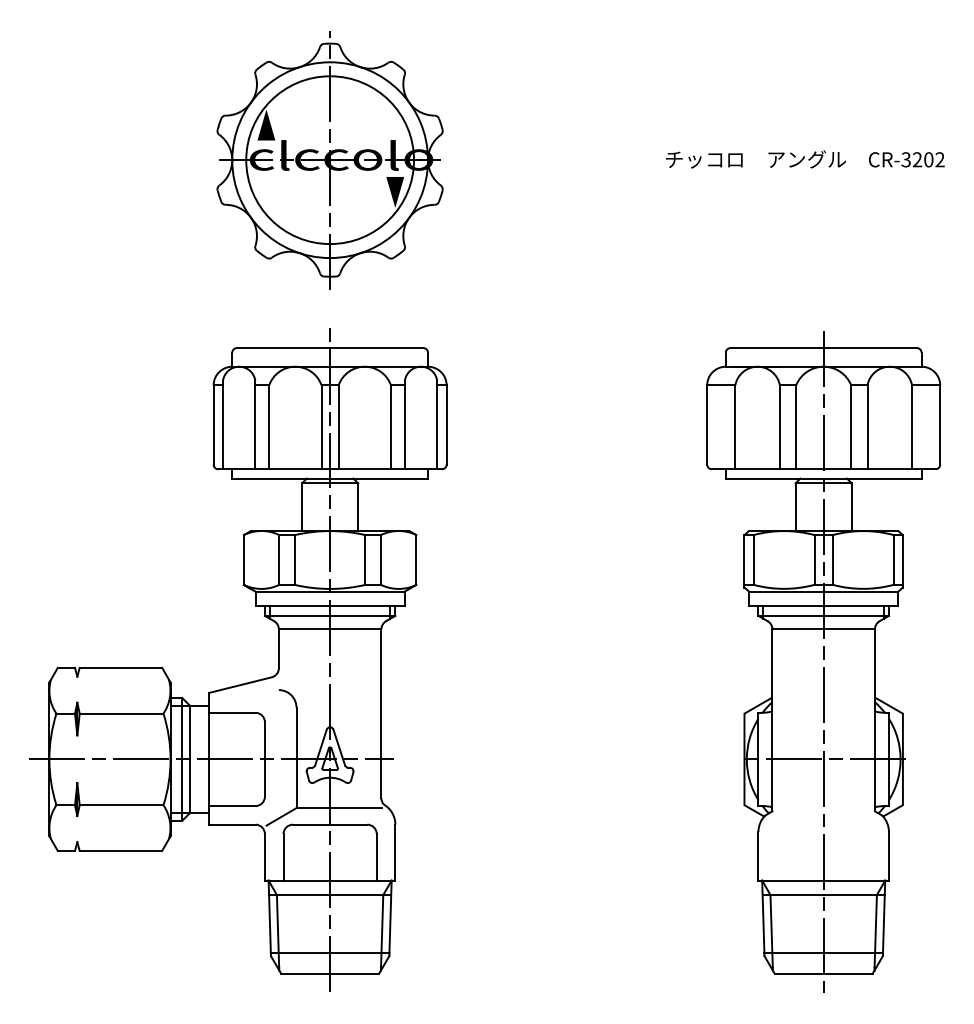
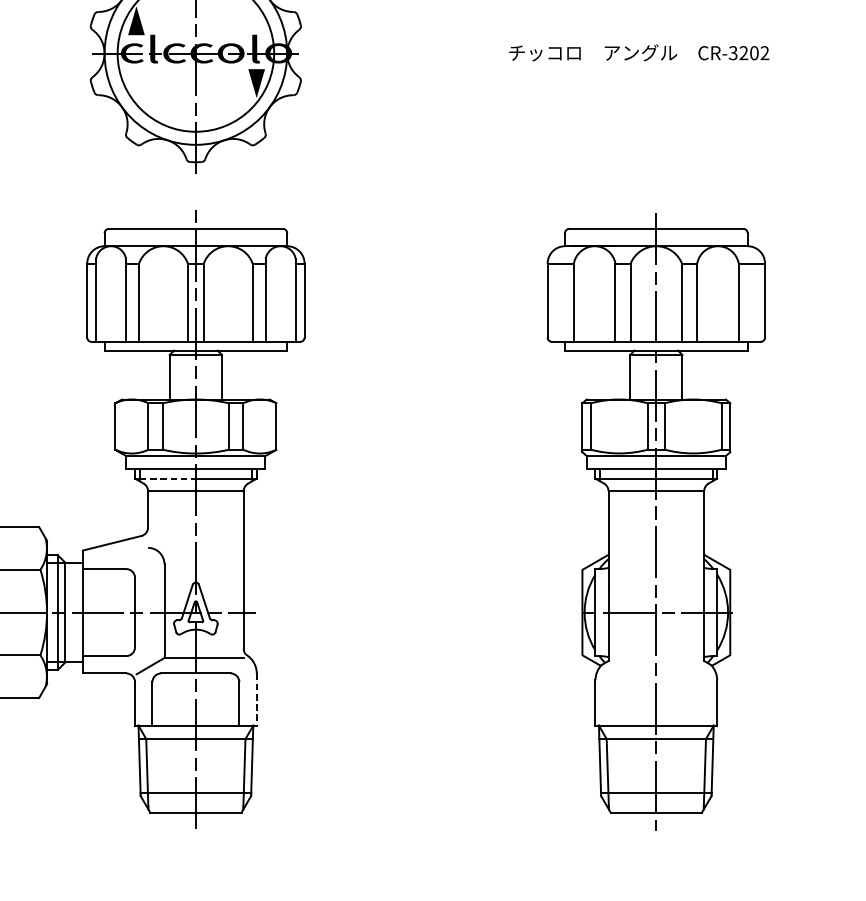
line: (300, 615) -> (168, 478), solid -> dashed
line: (395, 852) -> (256, 699), solid -> dashed

